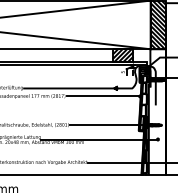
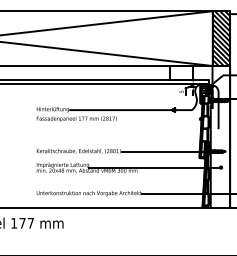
hatch: (122, 55) -> (181, 73), removed
line: (103, 96) -> (159, 119), removed

